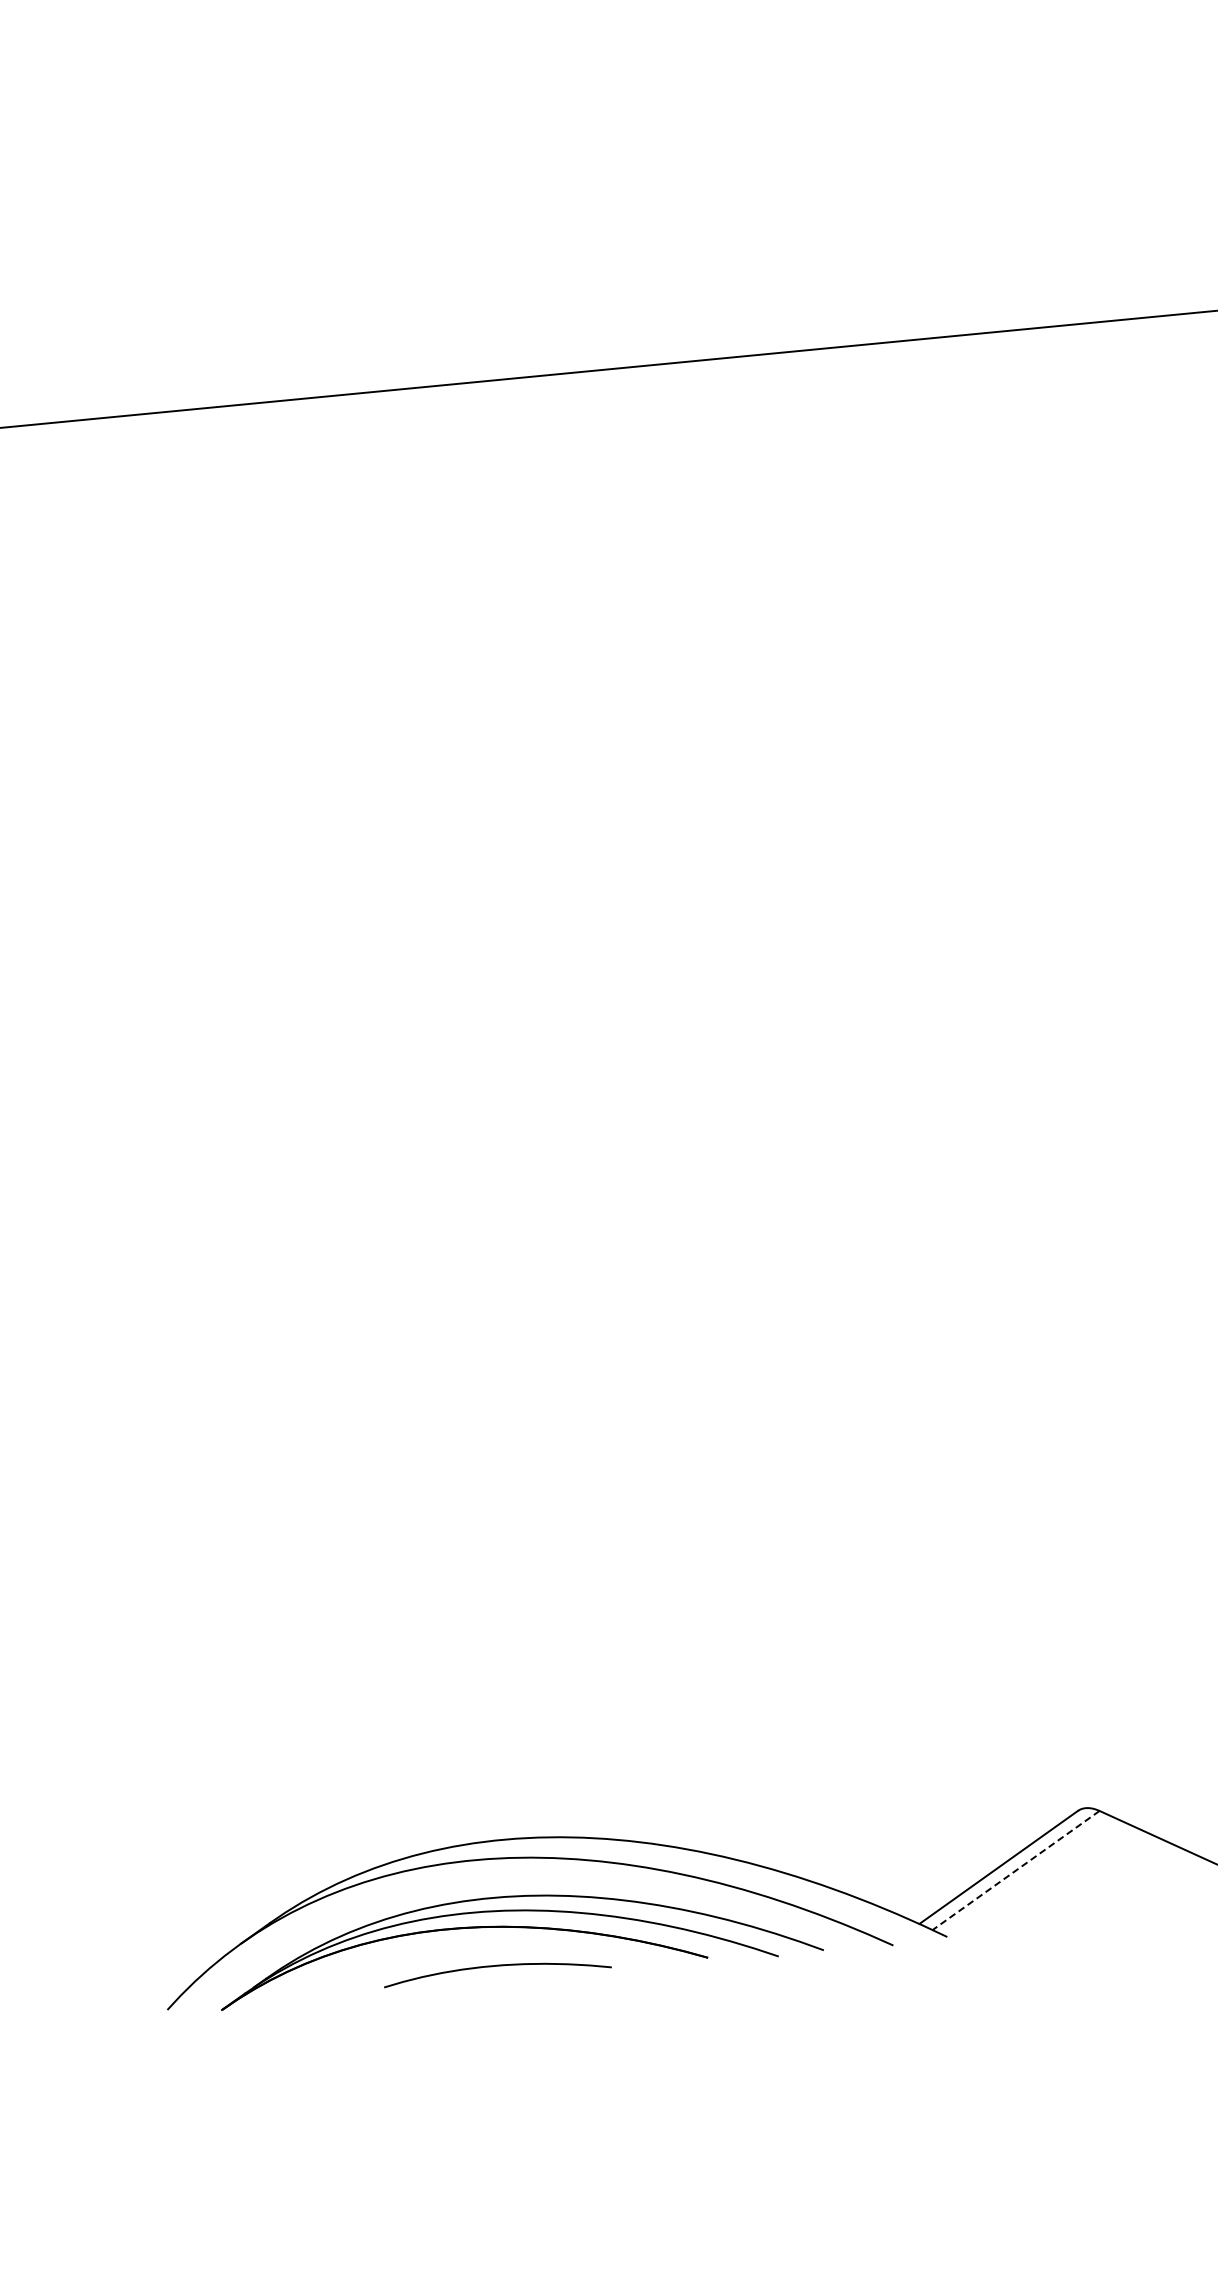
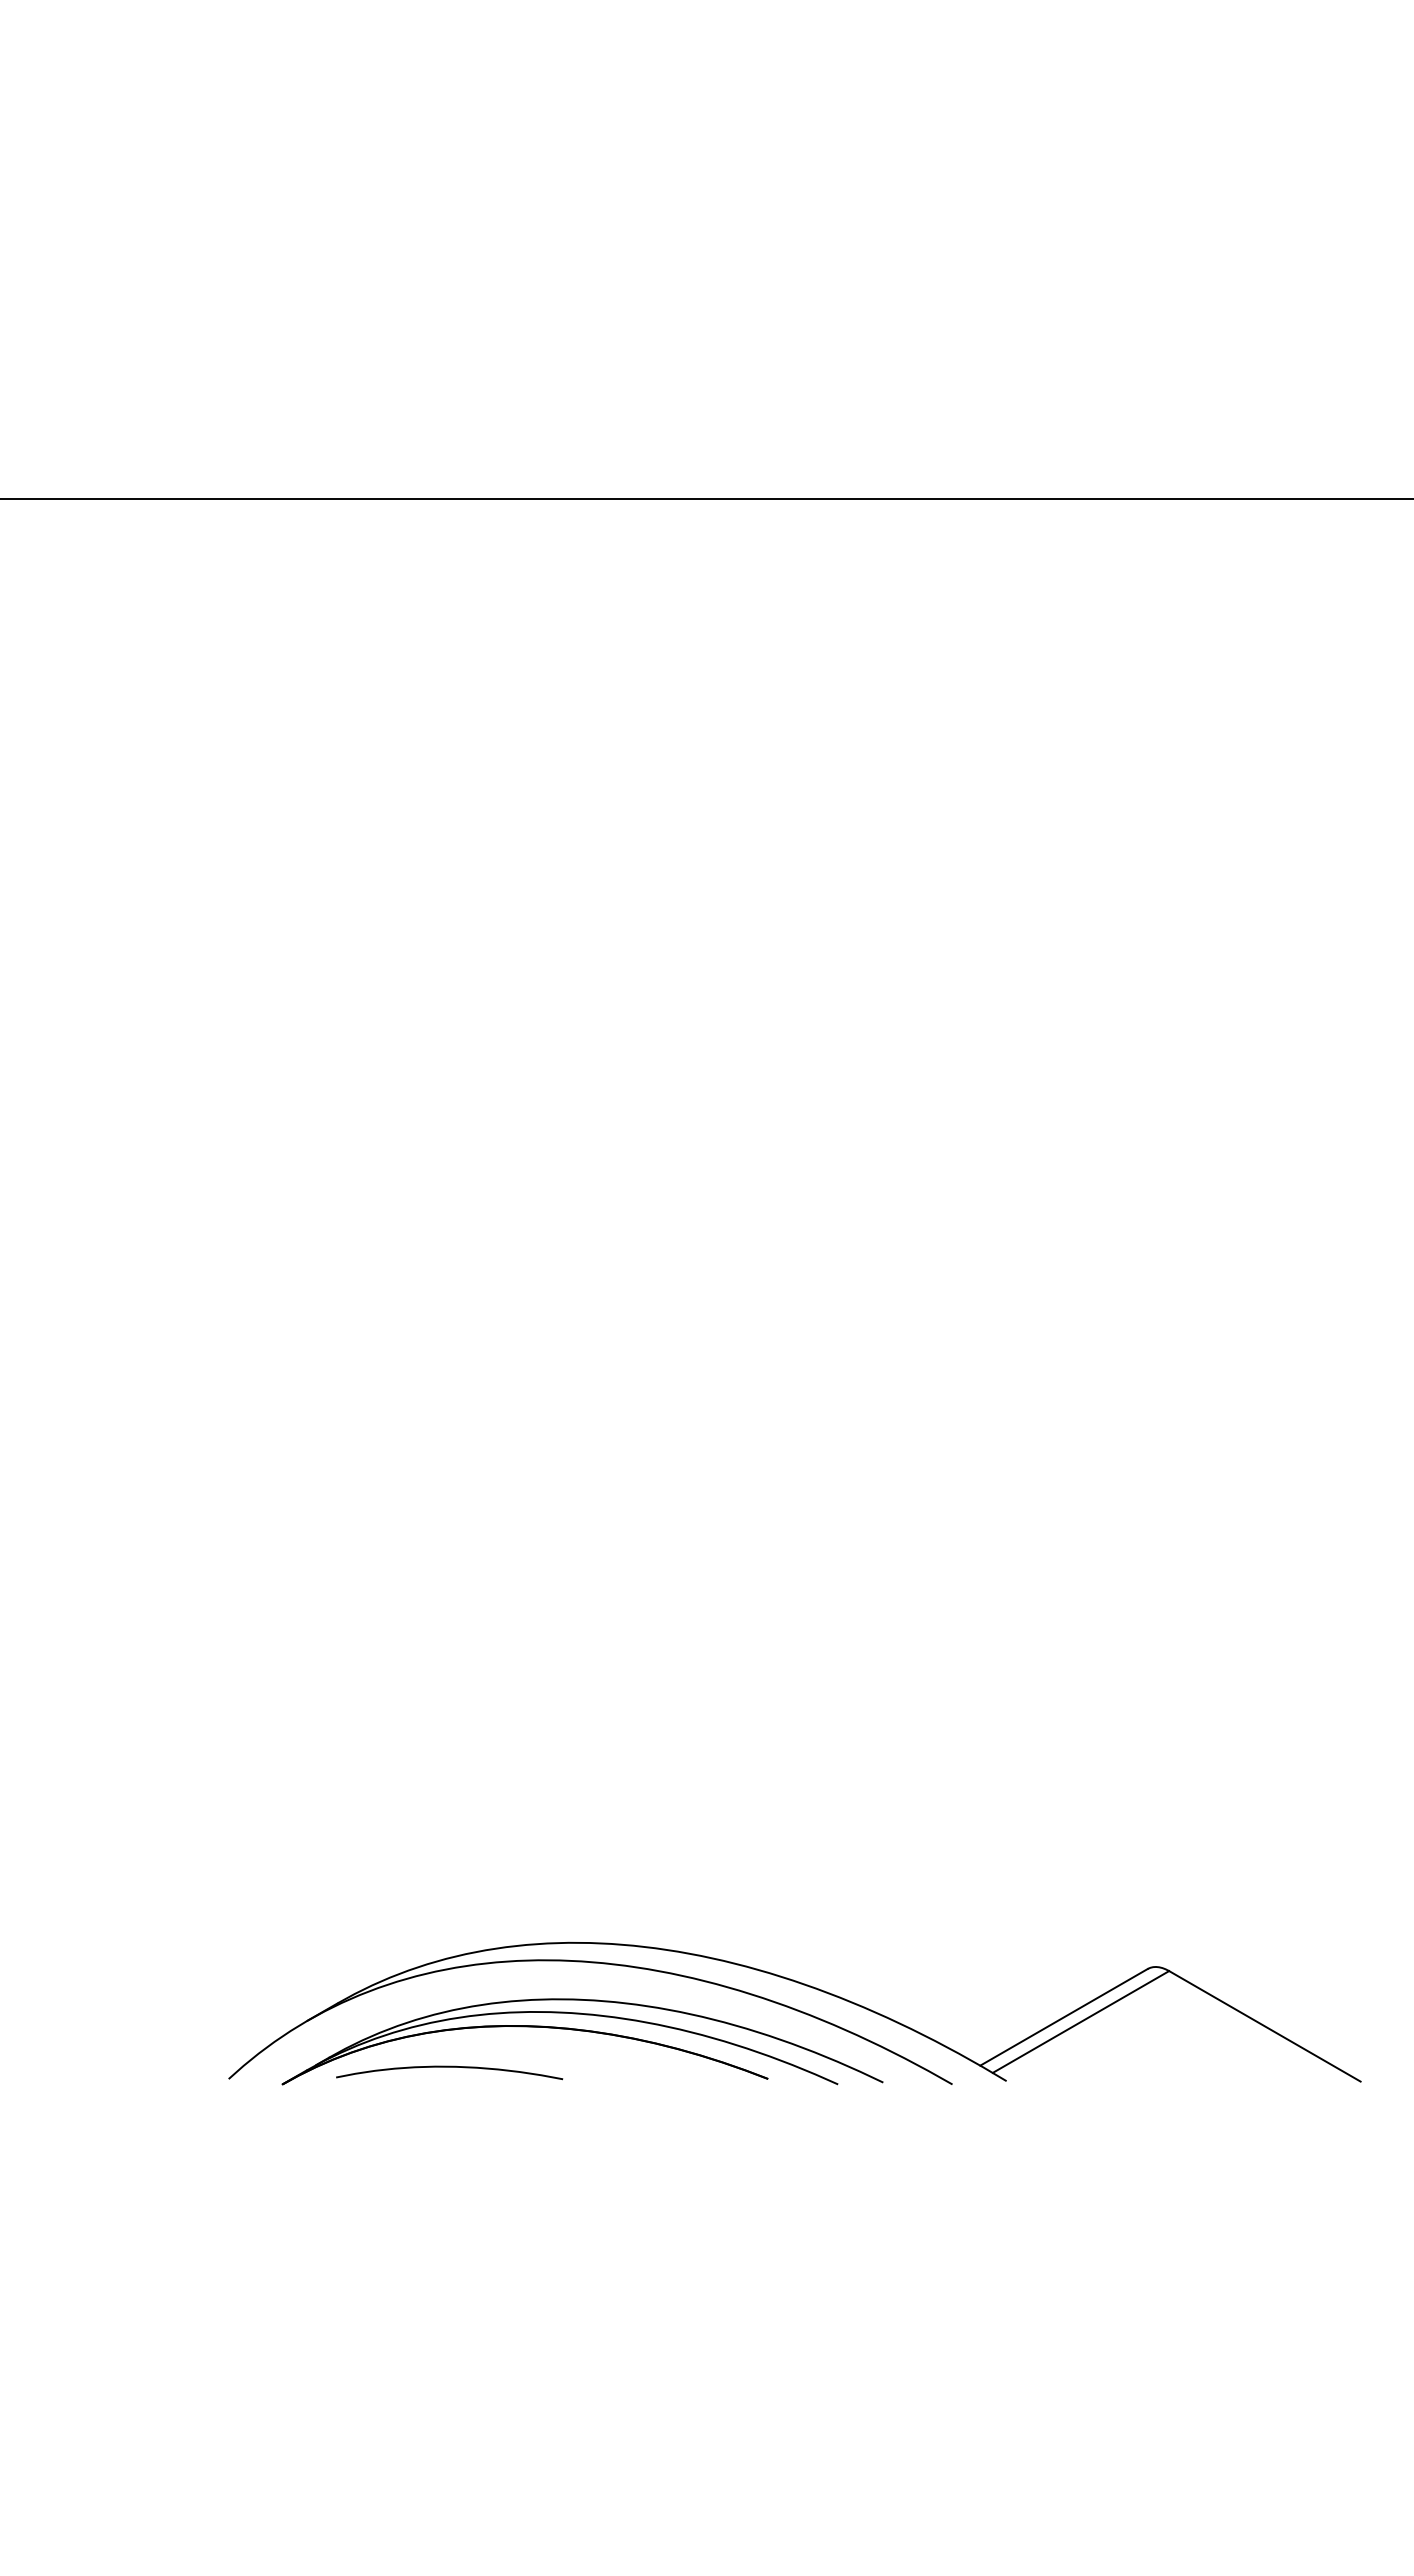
line: (1015, 1871) -> (1080, 2022), dashed -> solid
curve: (496, 1966) -> (449, 2067), moved

